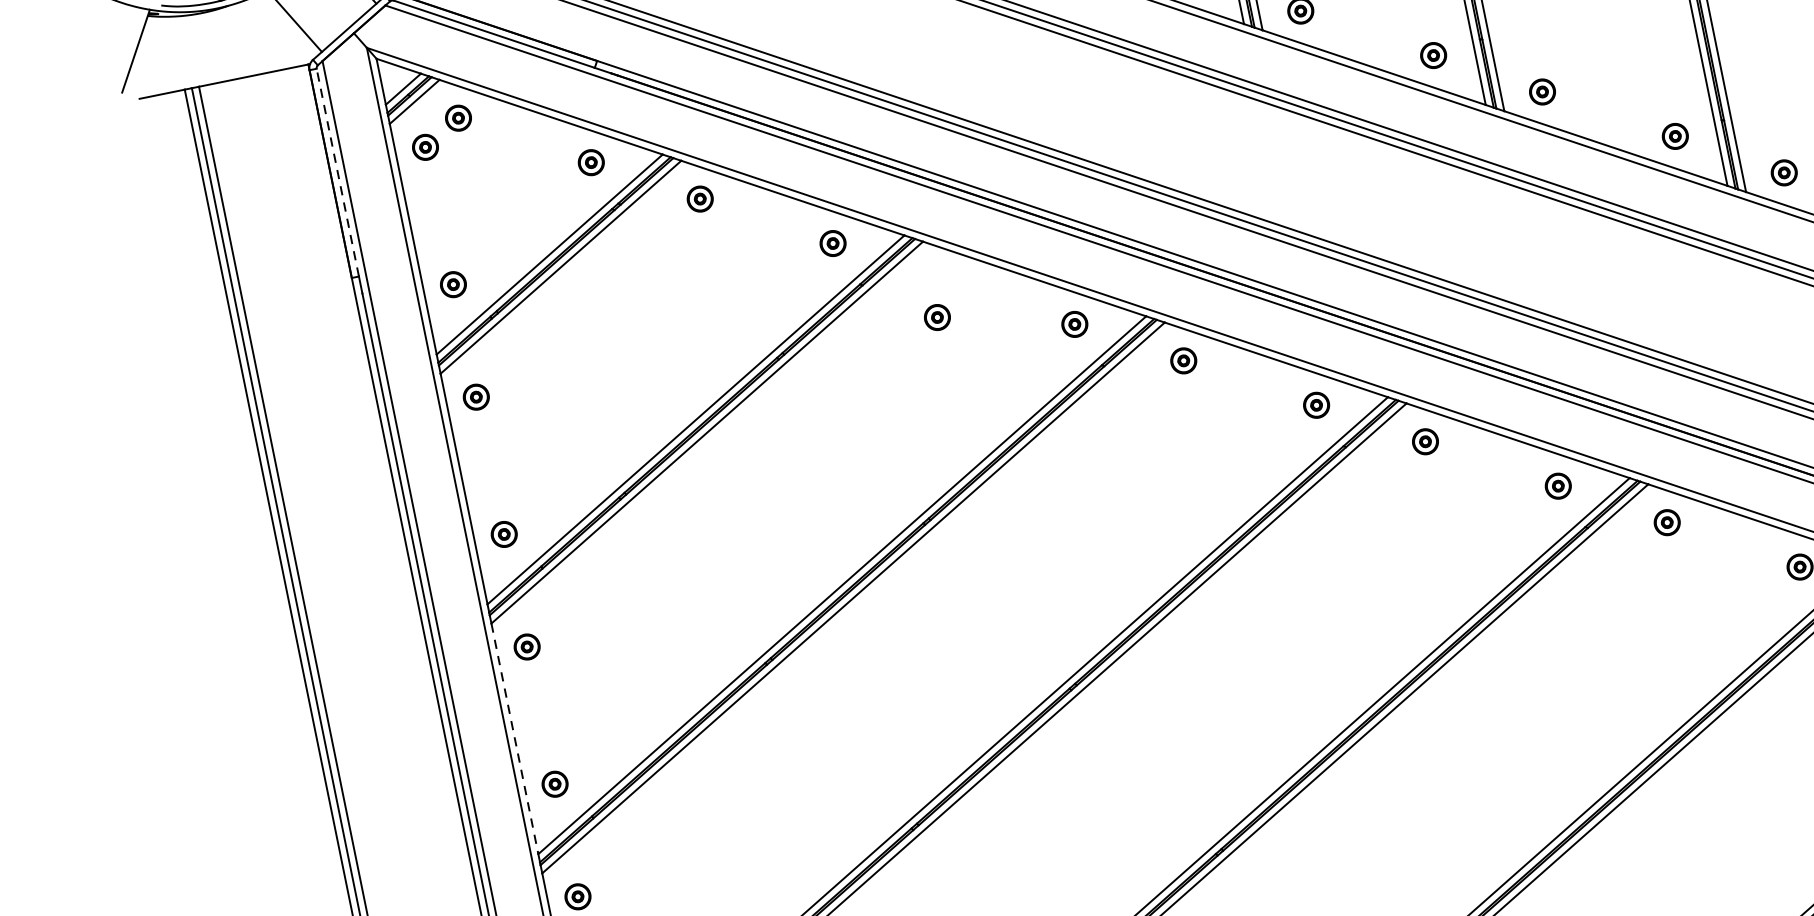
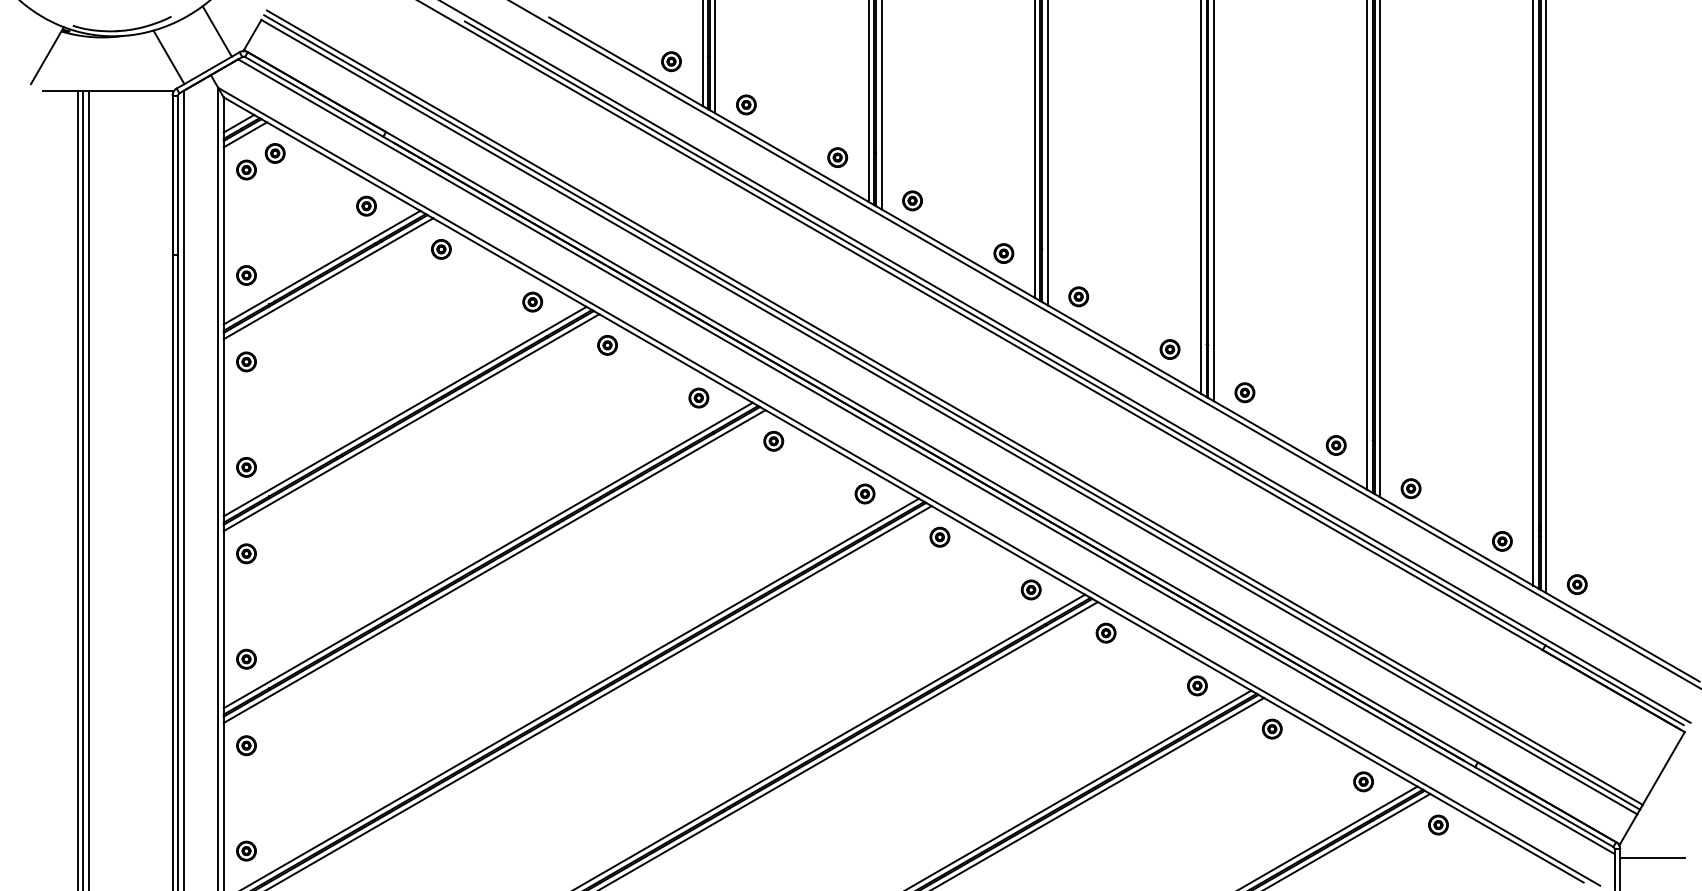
line: (338, 172) -> (178, 175), dashed -> solid
part: (937, 317) -> (607, 345), moved
line: (514, 738) -> (223, 619), dashed -> solid

